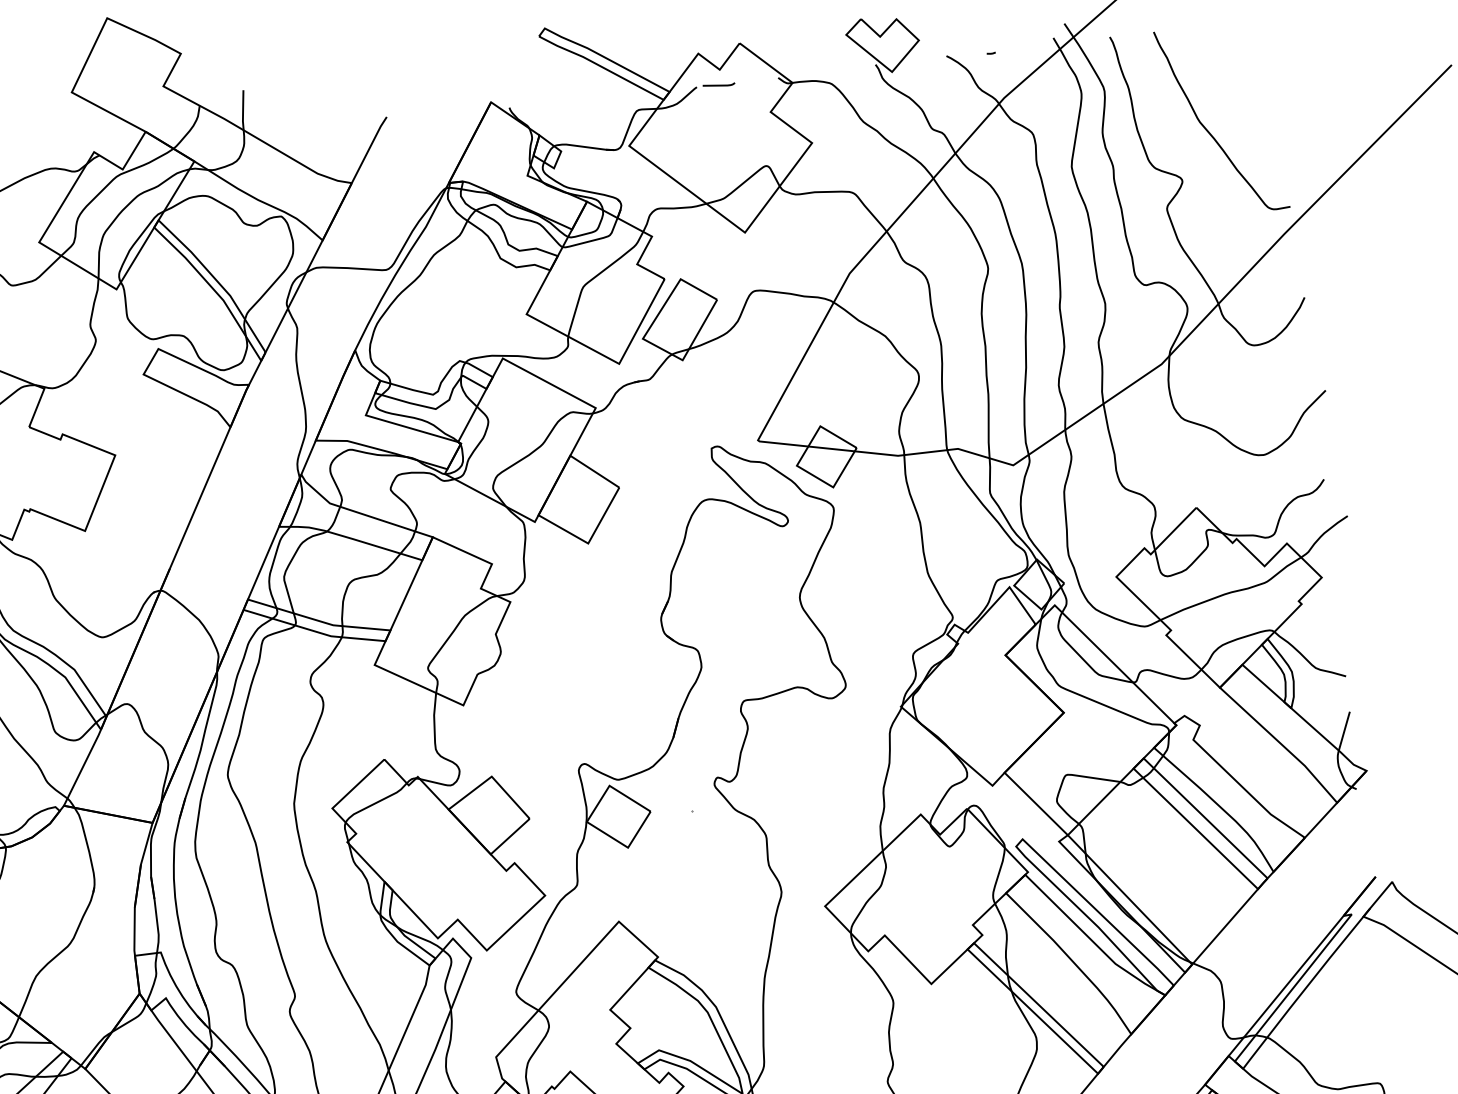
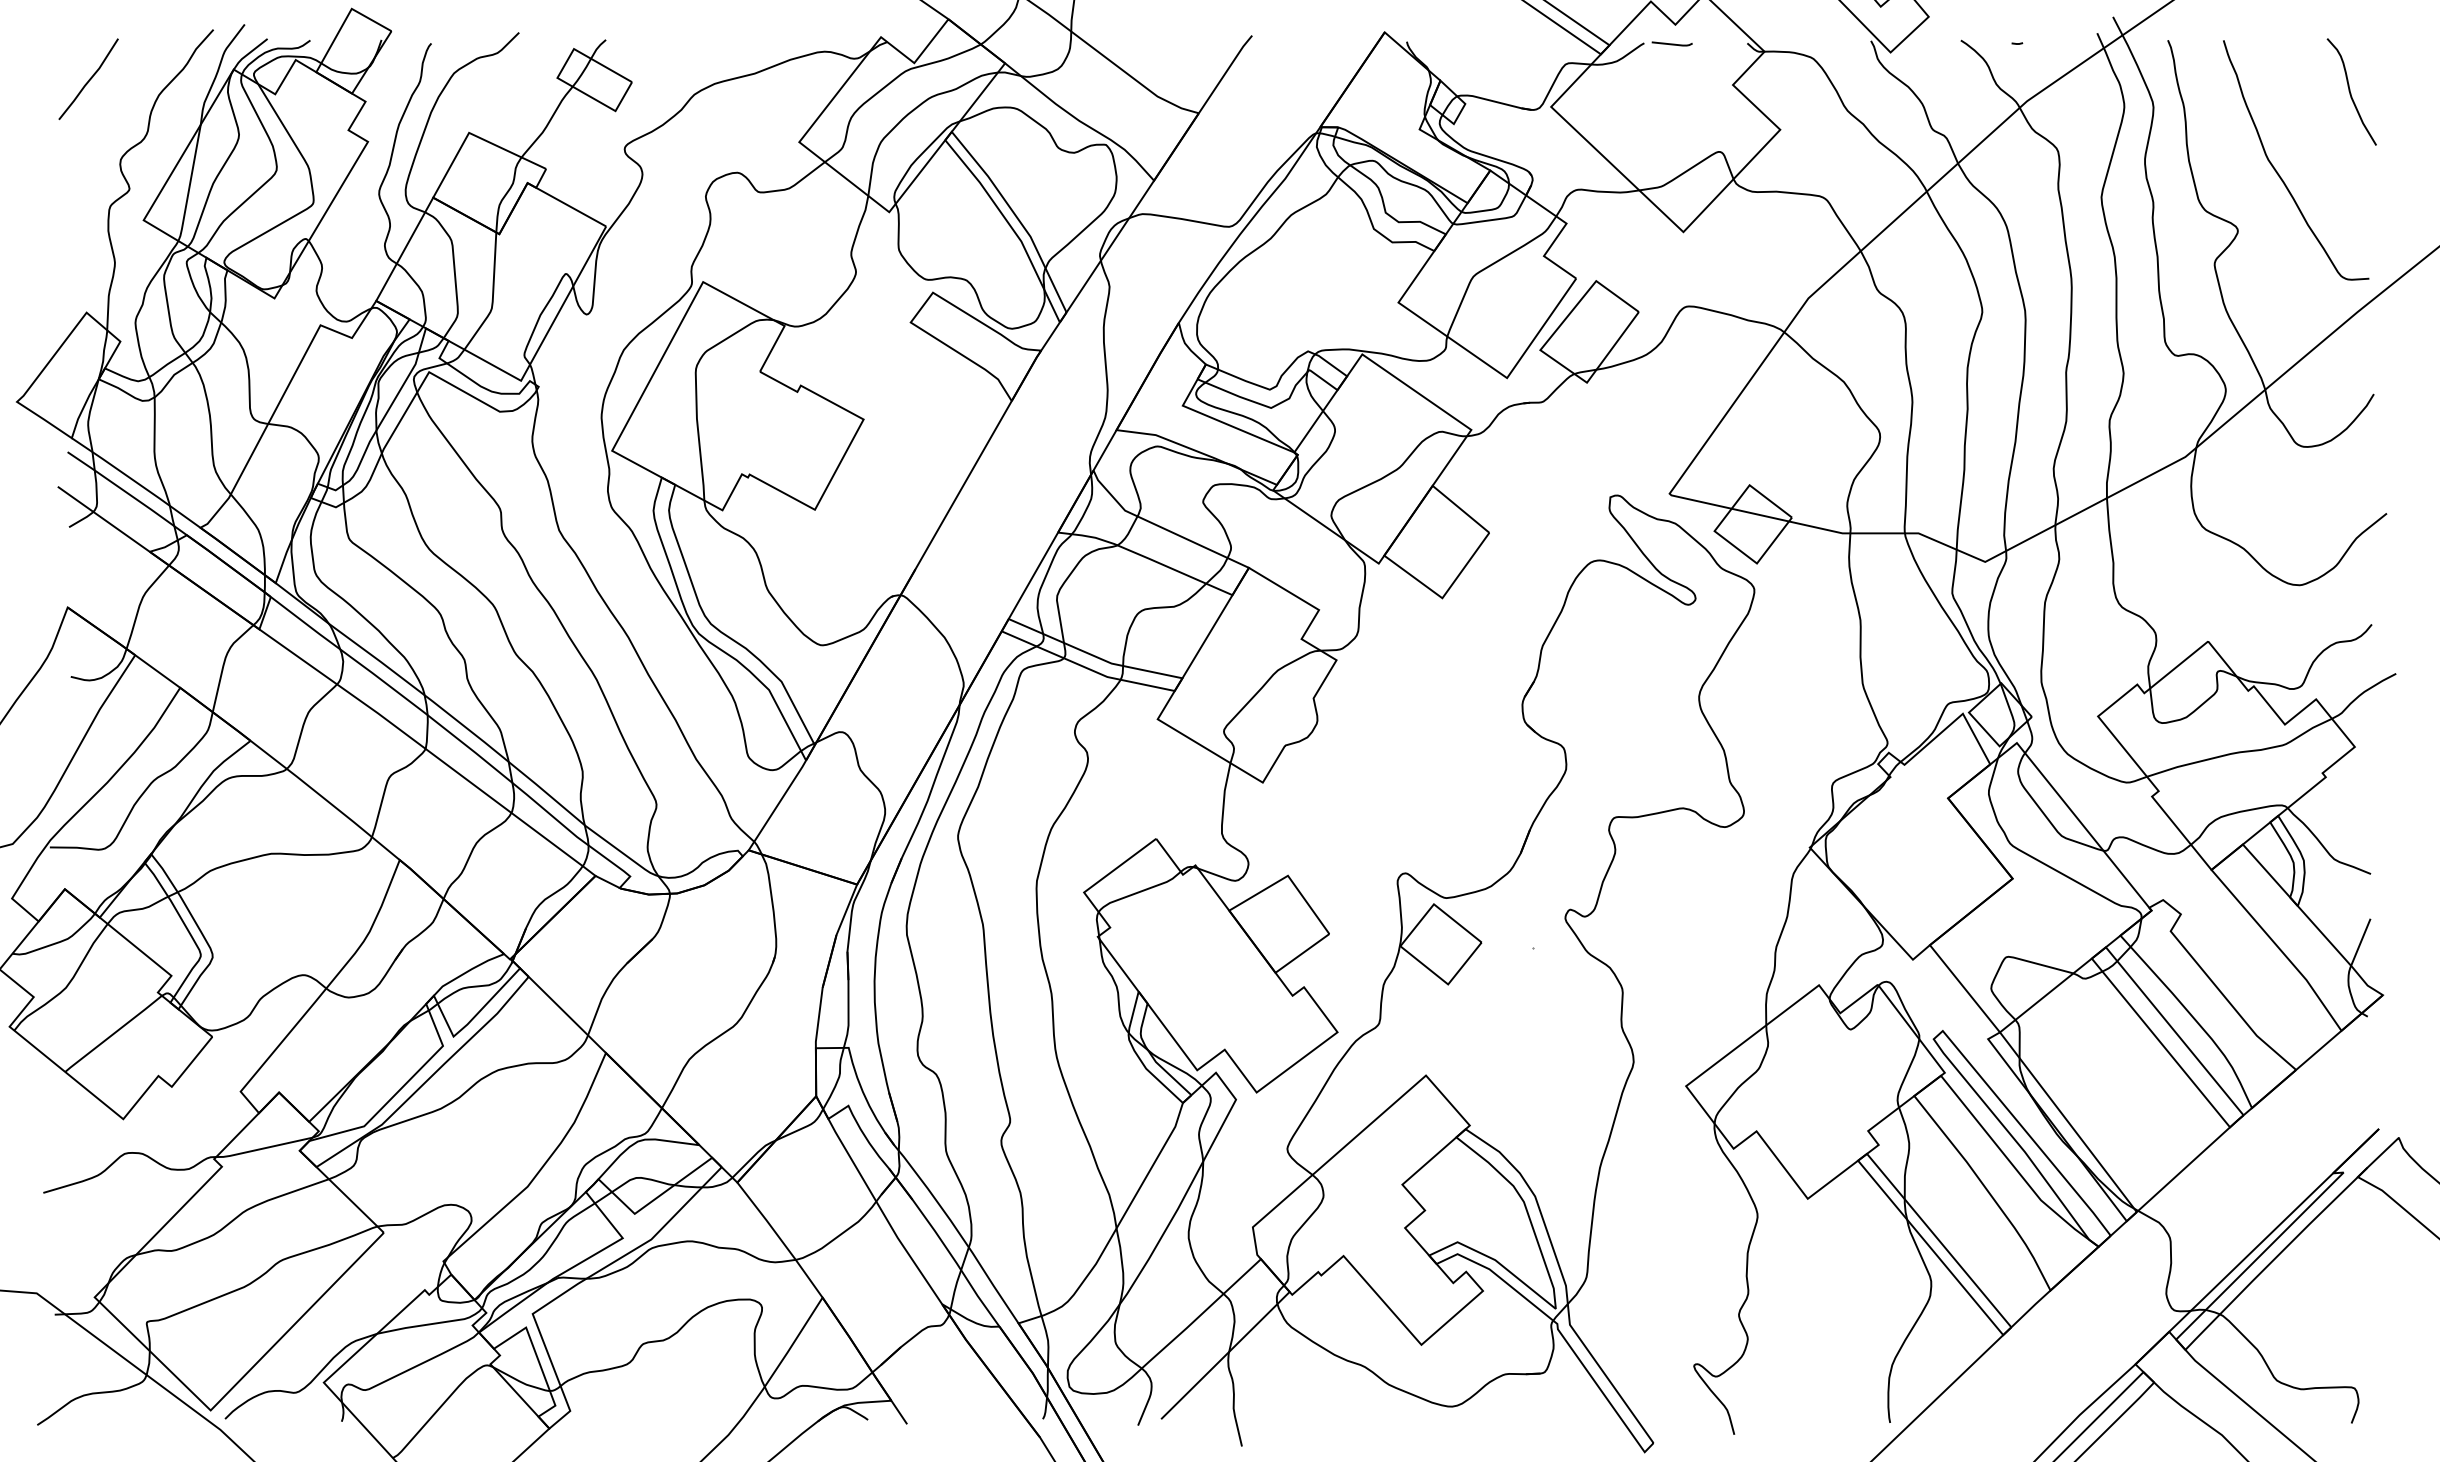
curve: (1258, 60) -> (2350, 91), added

